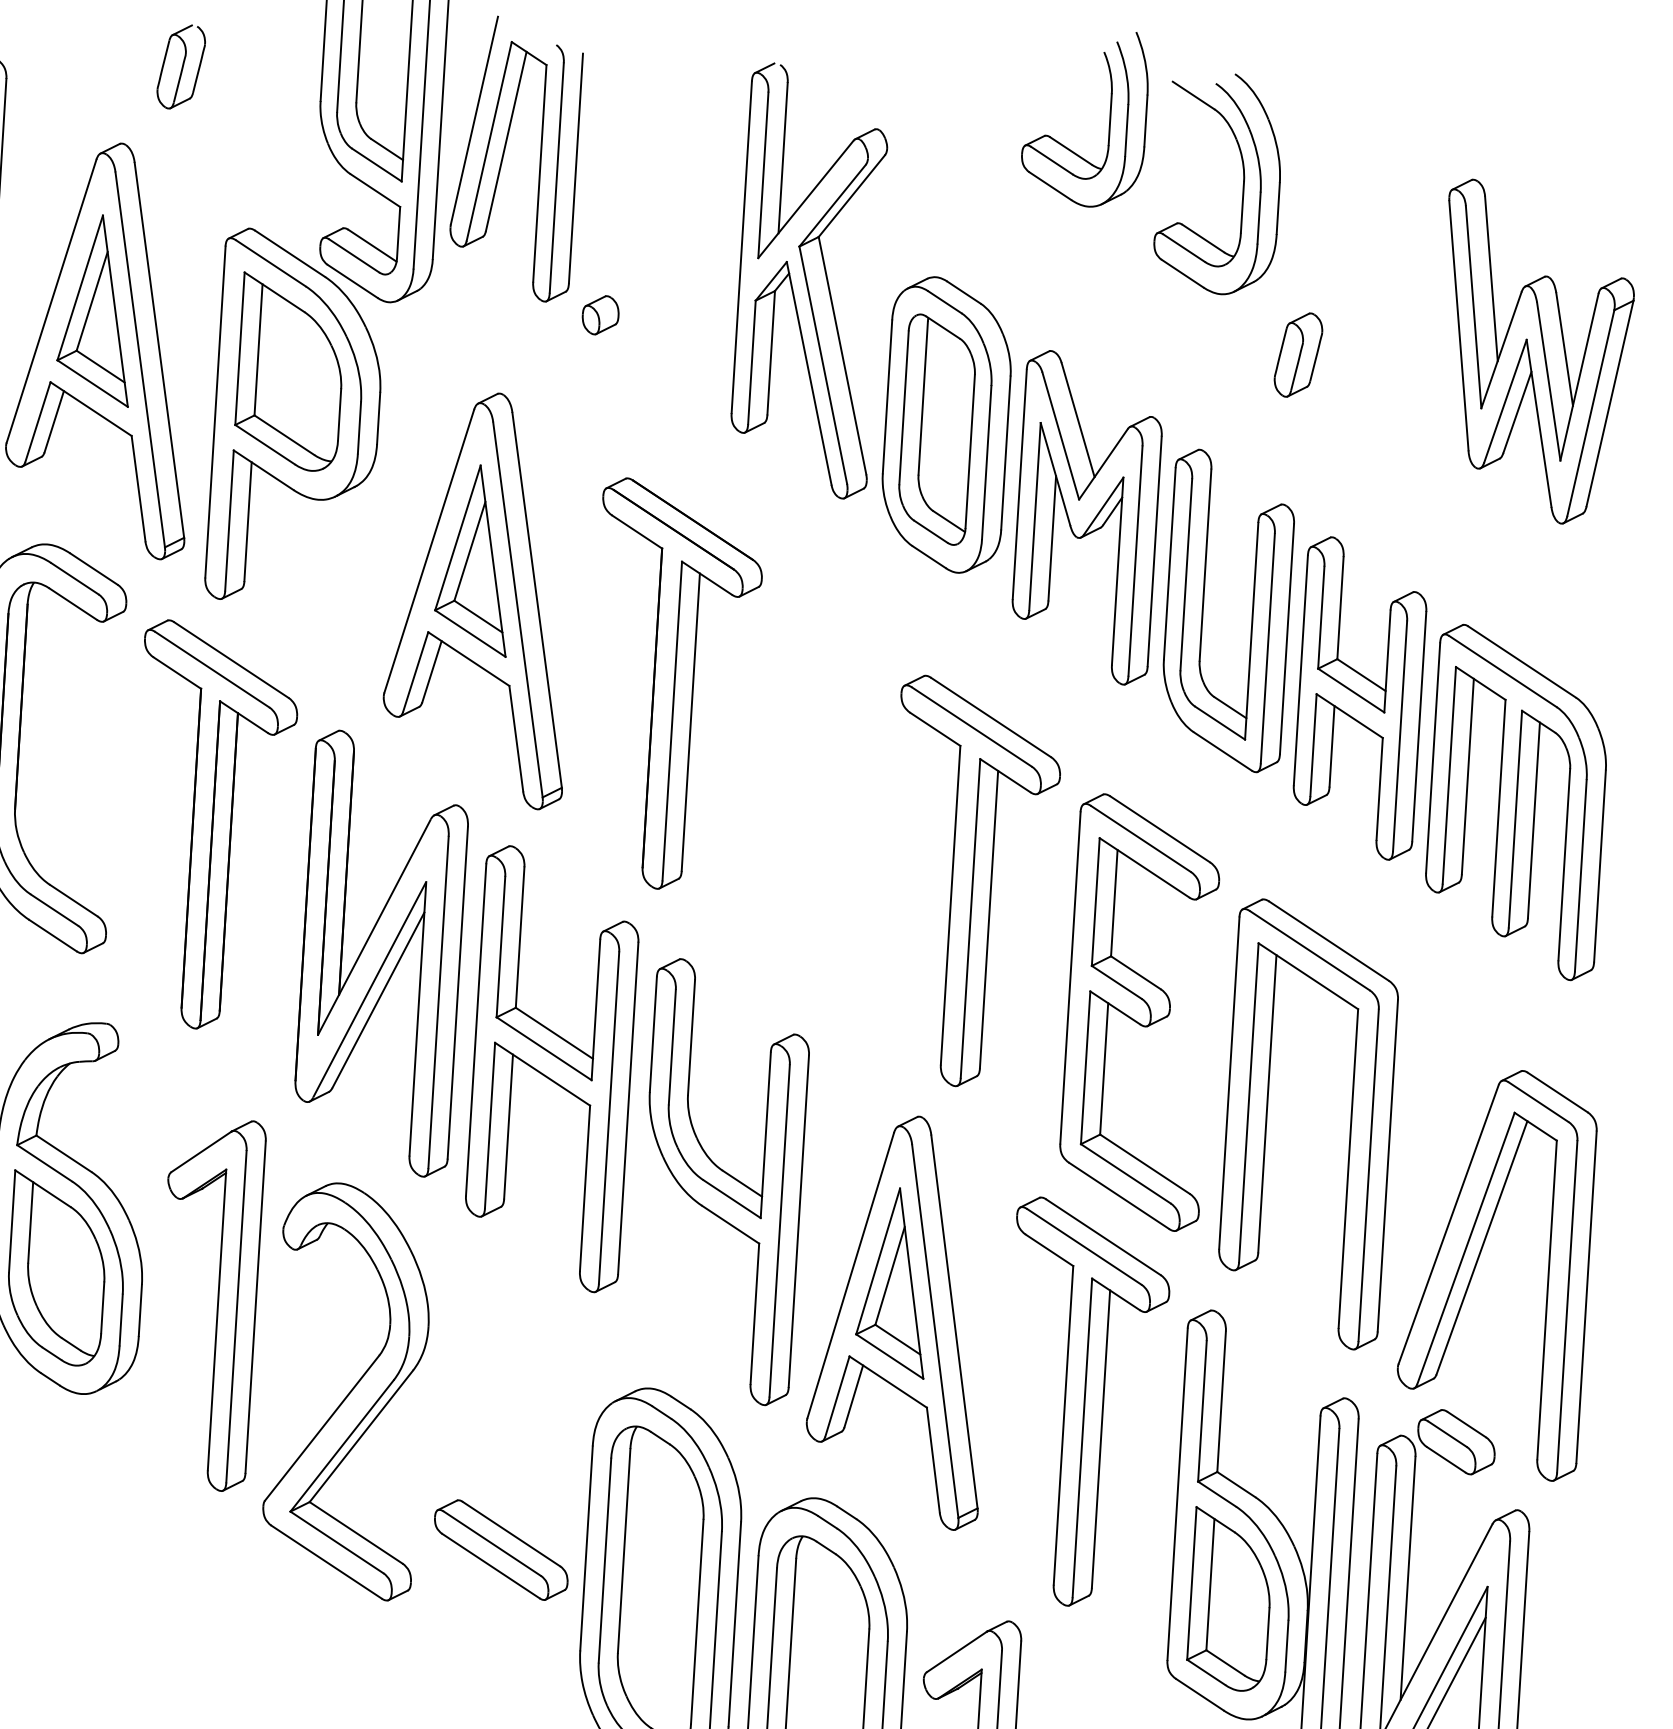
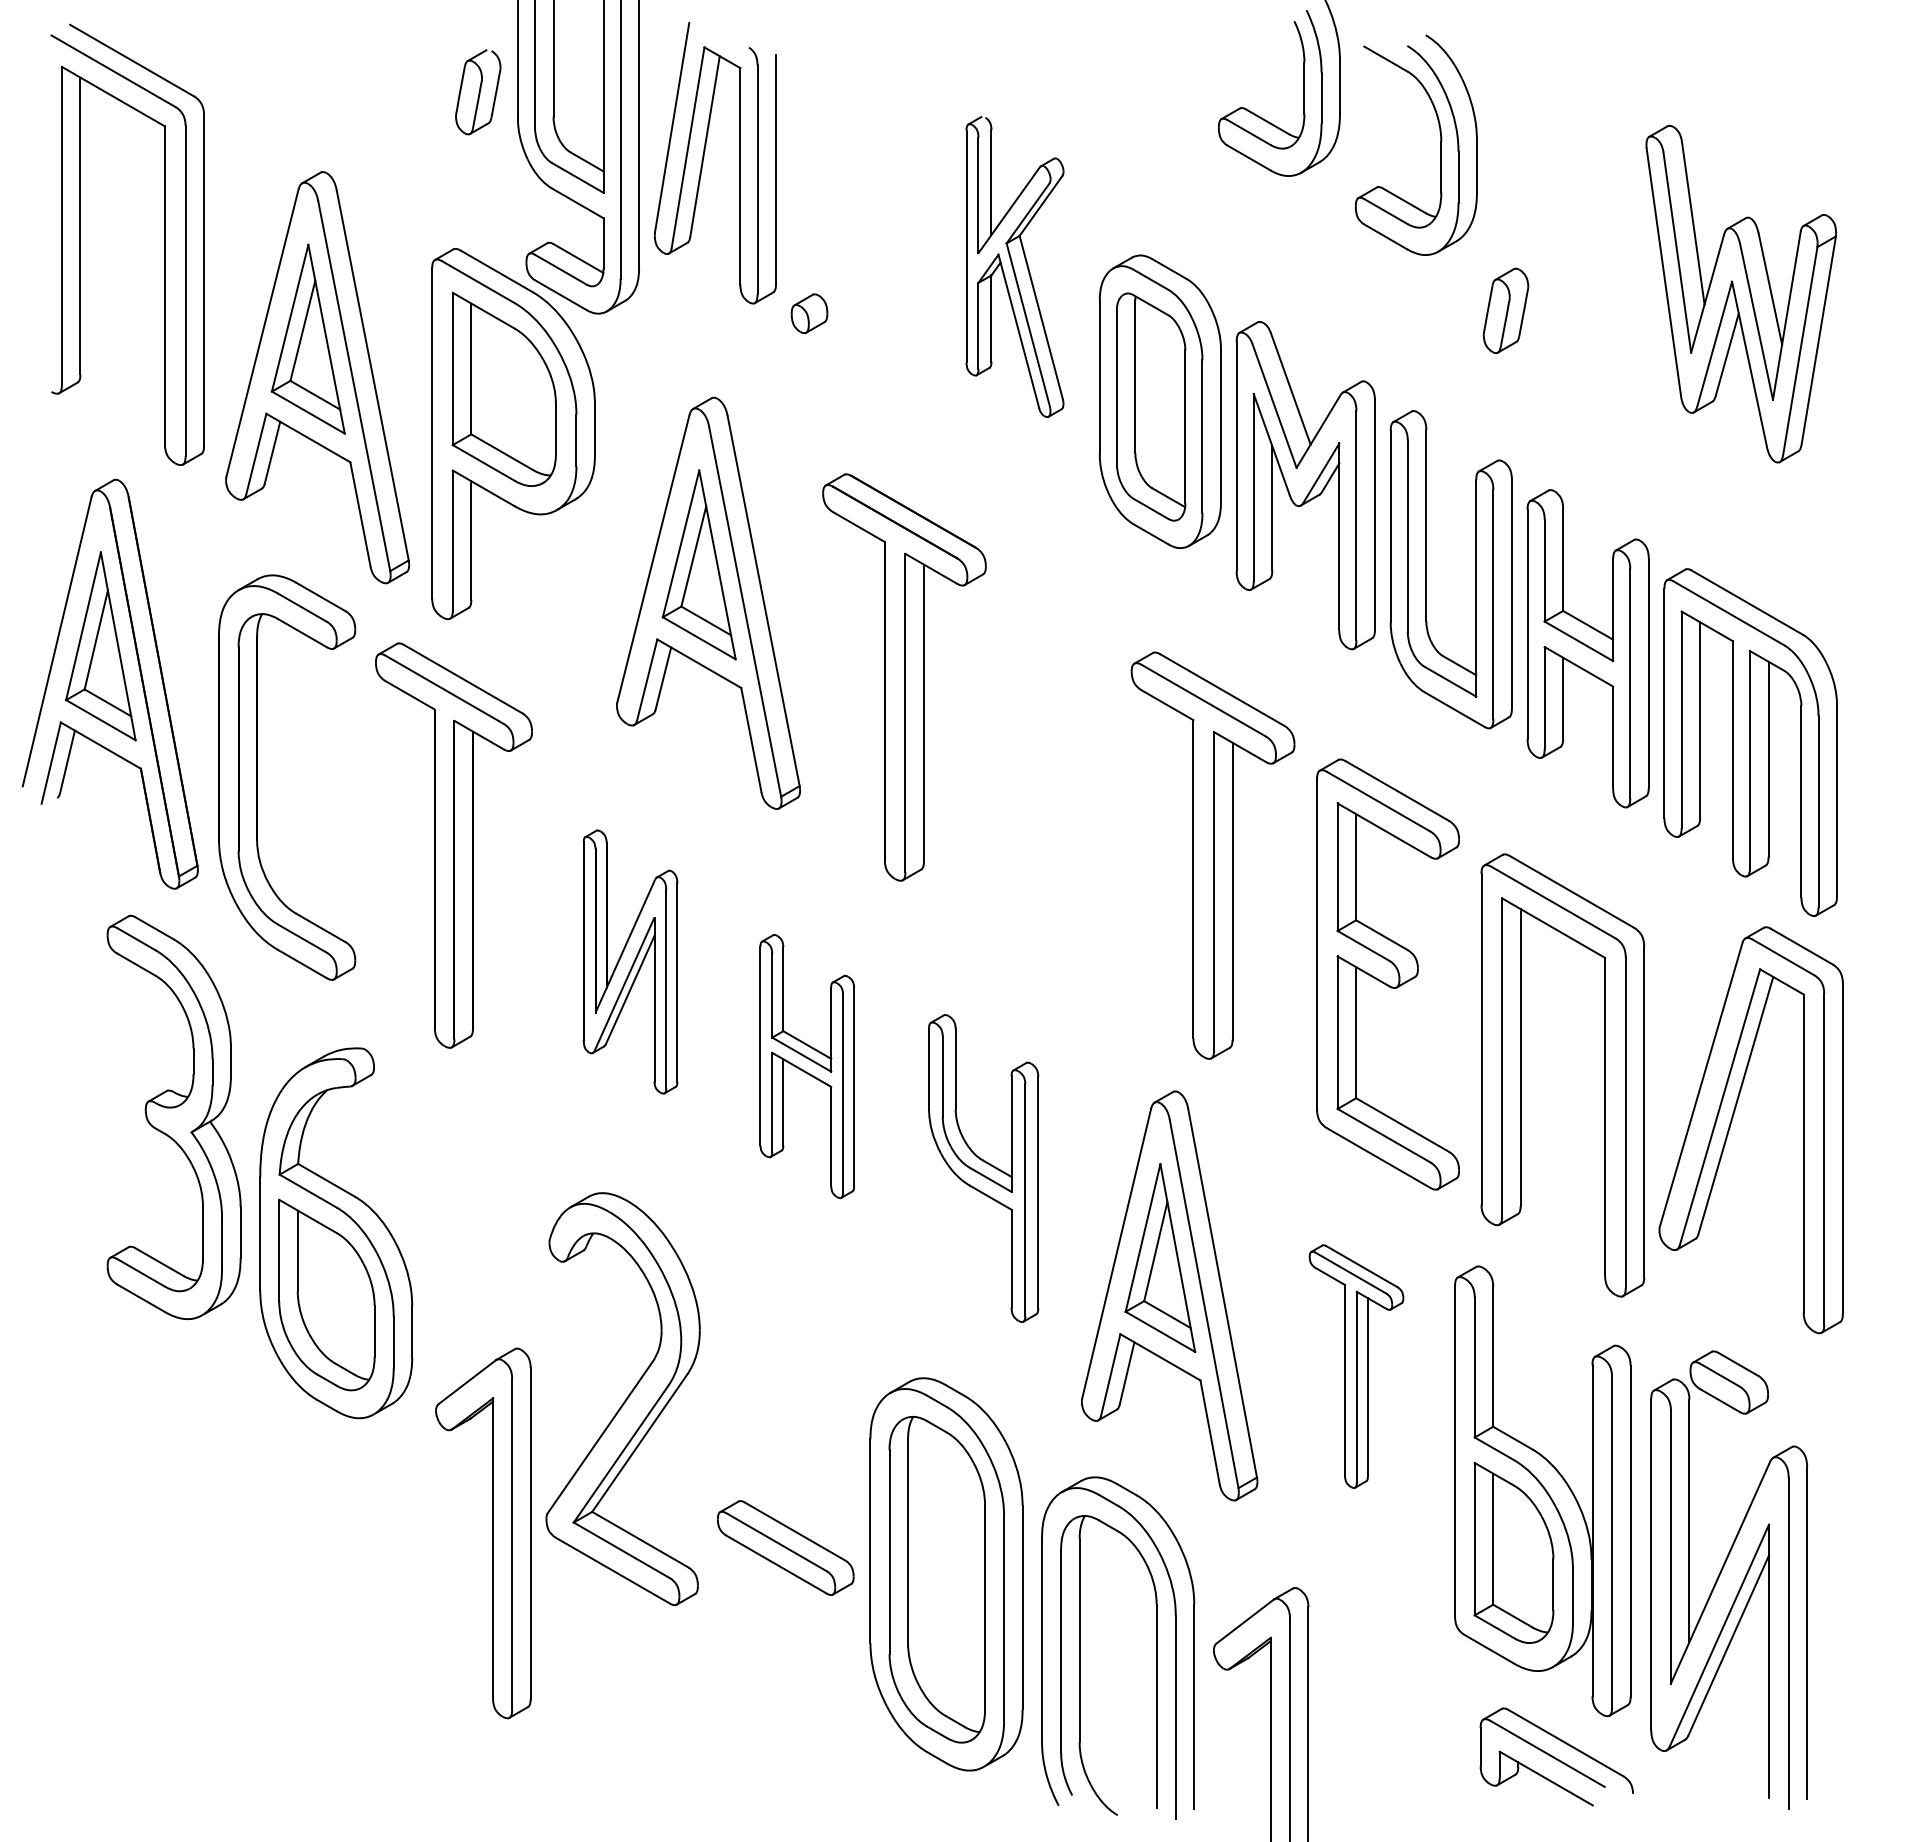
part: (181, 67) -> (478, 92), moved
part: (808, 280) -> (1014, 266), size x0.7
part: (381, 953) -> (630, 961), size x0.6
part: (552, 1069) -> (807, 1066), size x0.6
part: (722, 1182) -> (983, 1168), size x0.7
part: (1476, 1266) -> (1731, 1124), moved
part: (217, 1305) -> (492, 1533), moved
part: (1084, 1403) -> (1356, 1366), size x0.6

